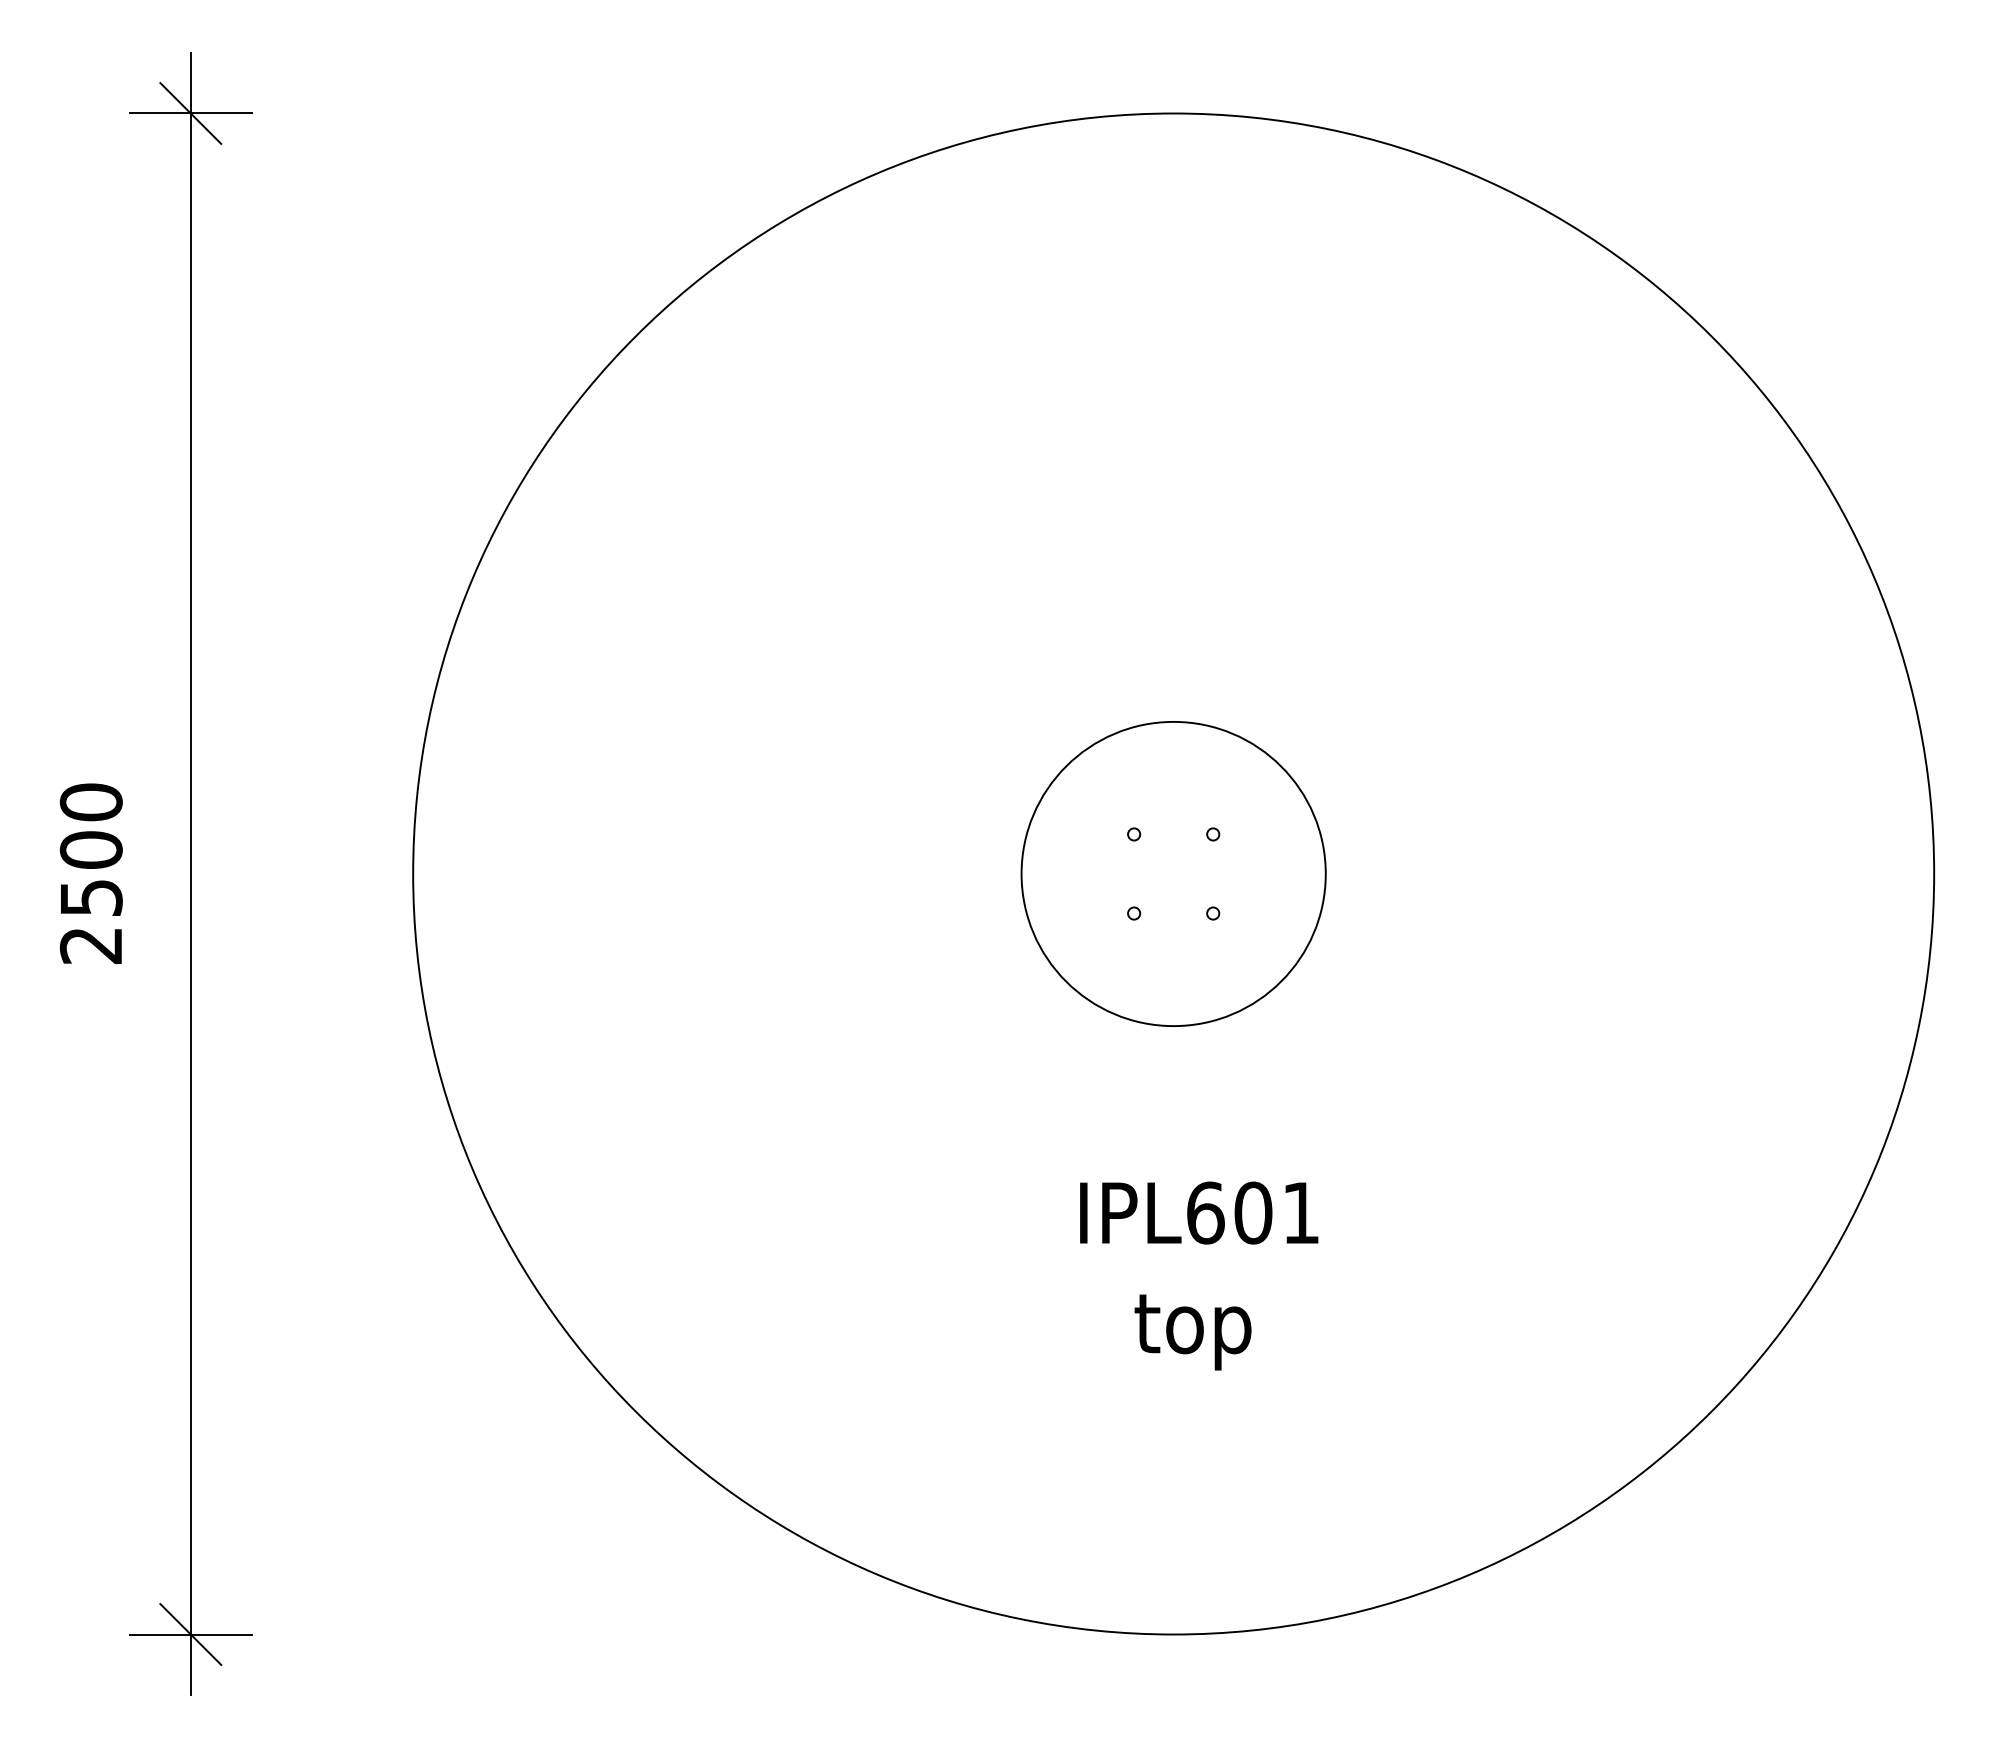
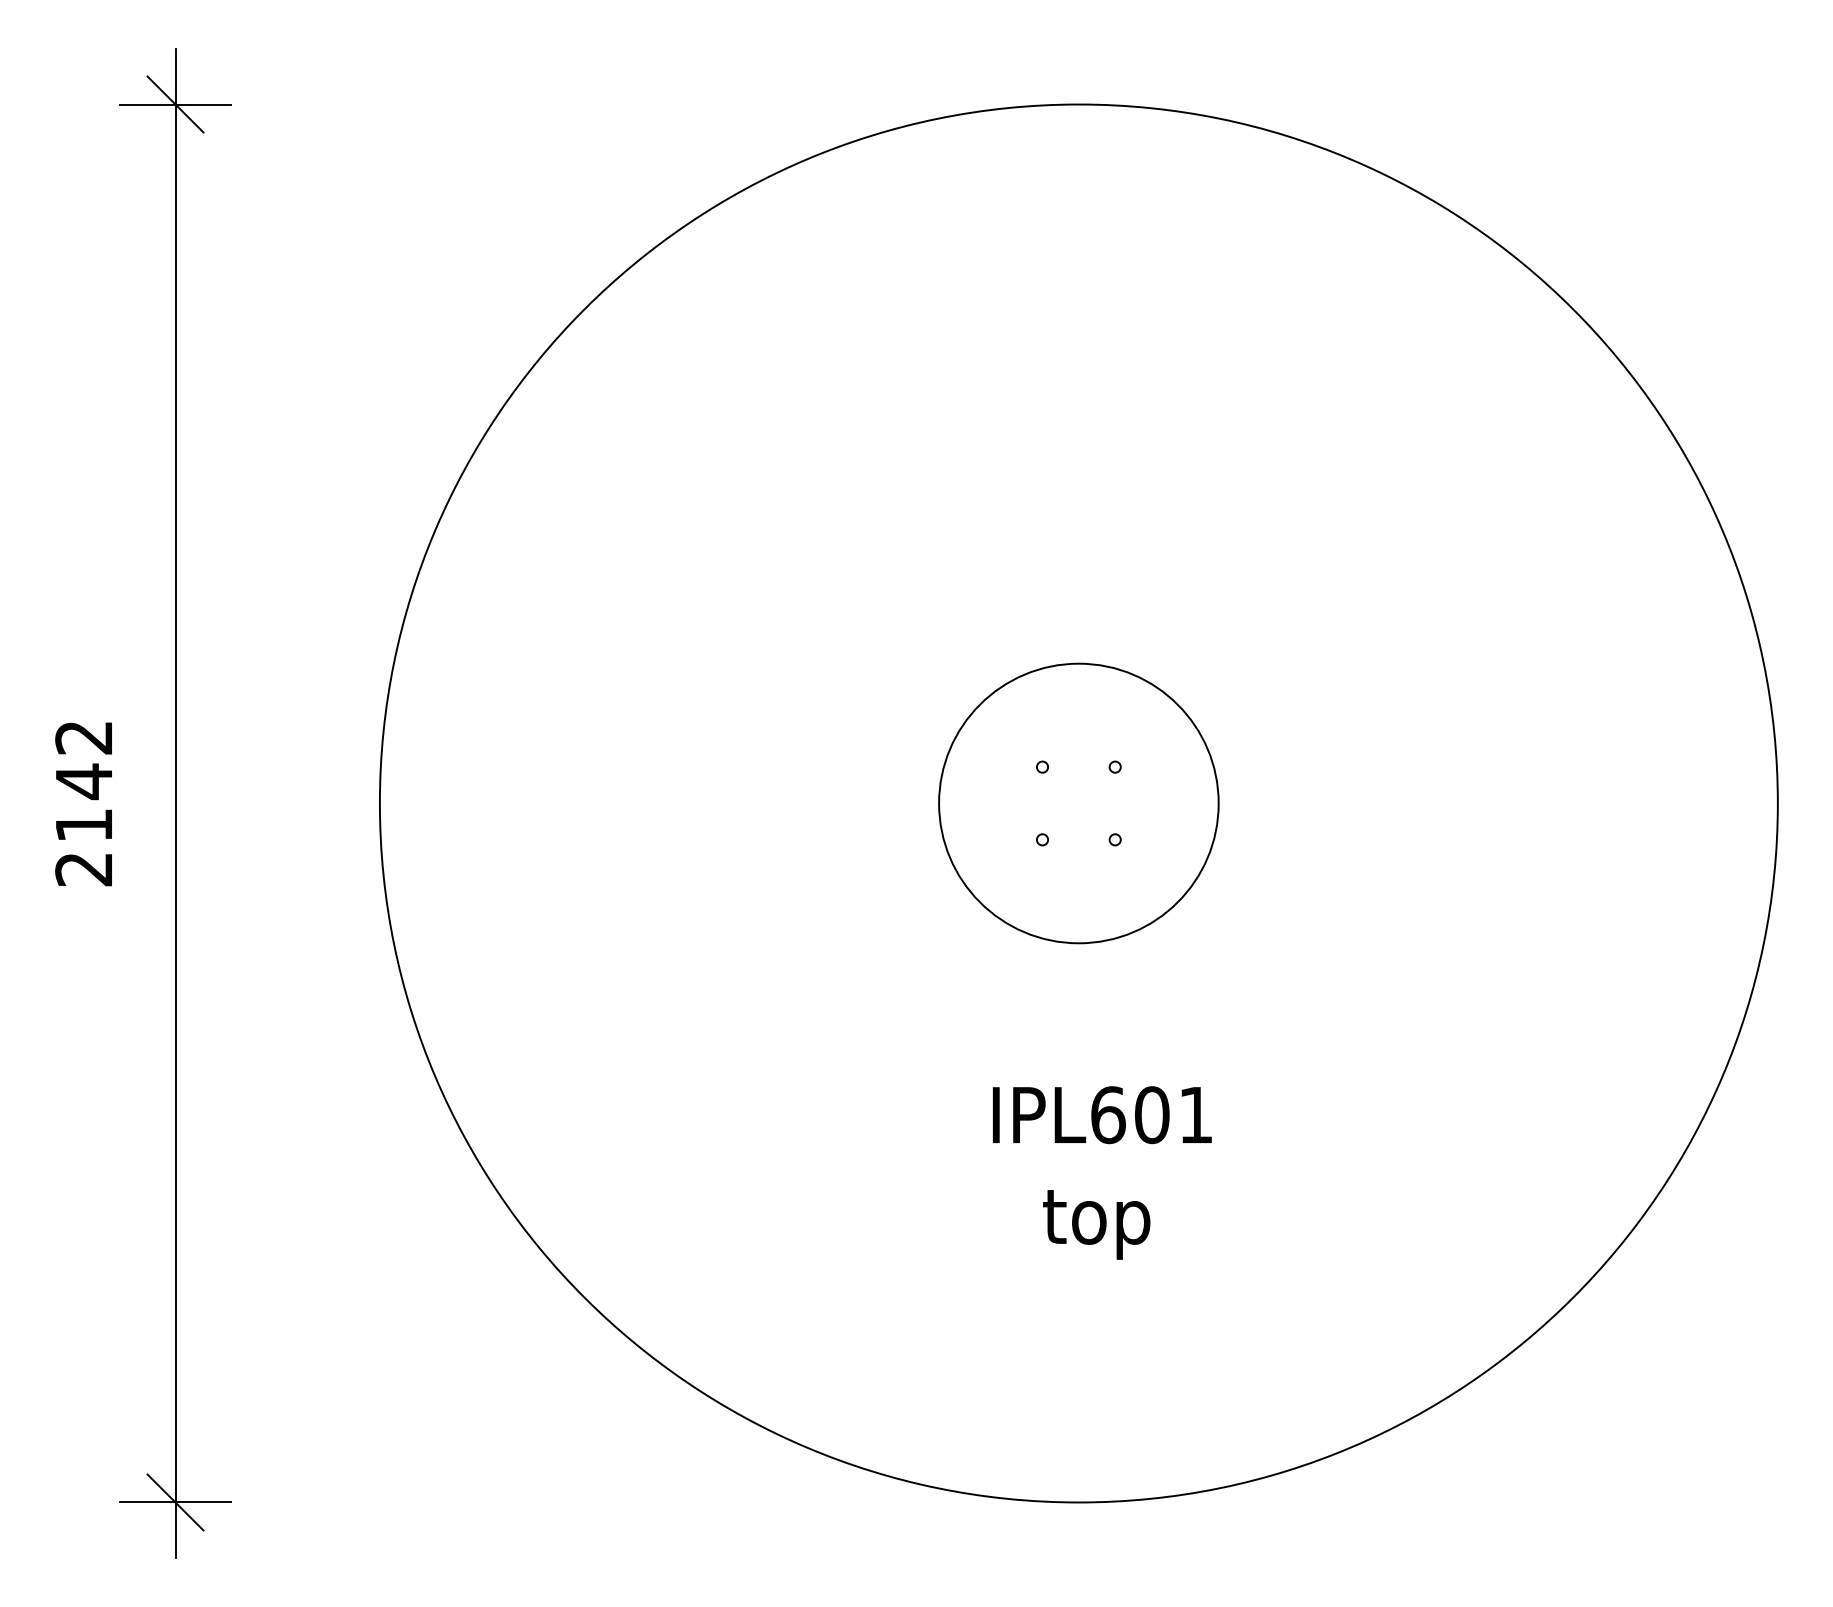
text: (90, 849) -> (83, 780), 2500 -> 2142

